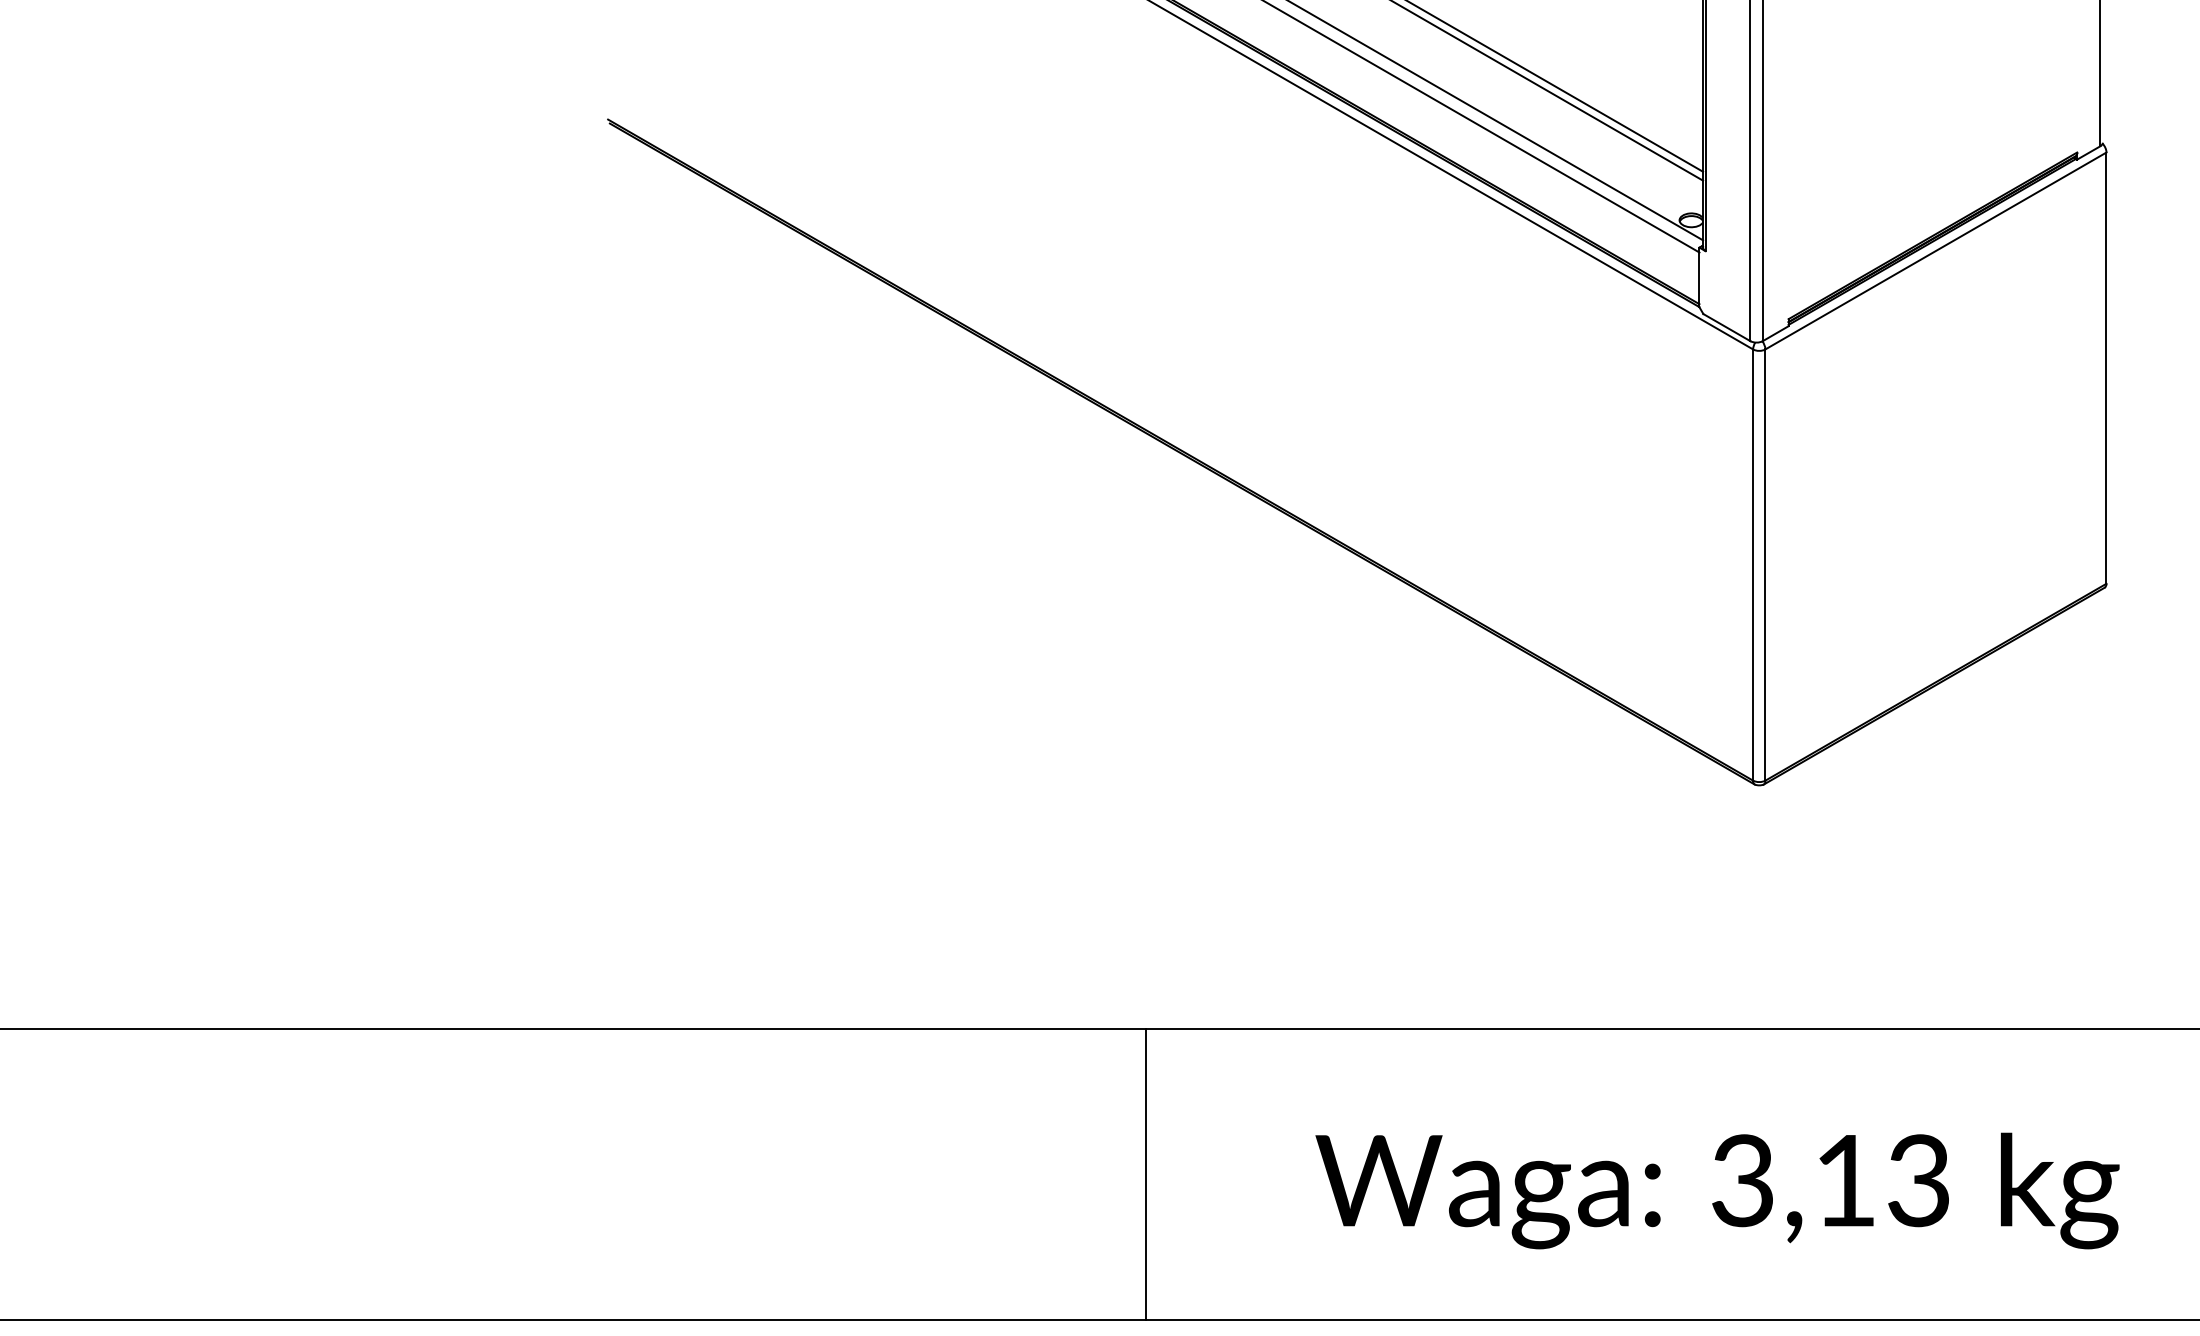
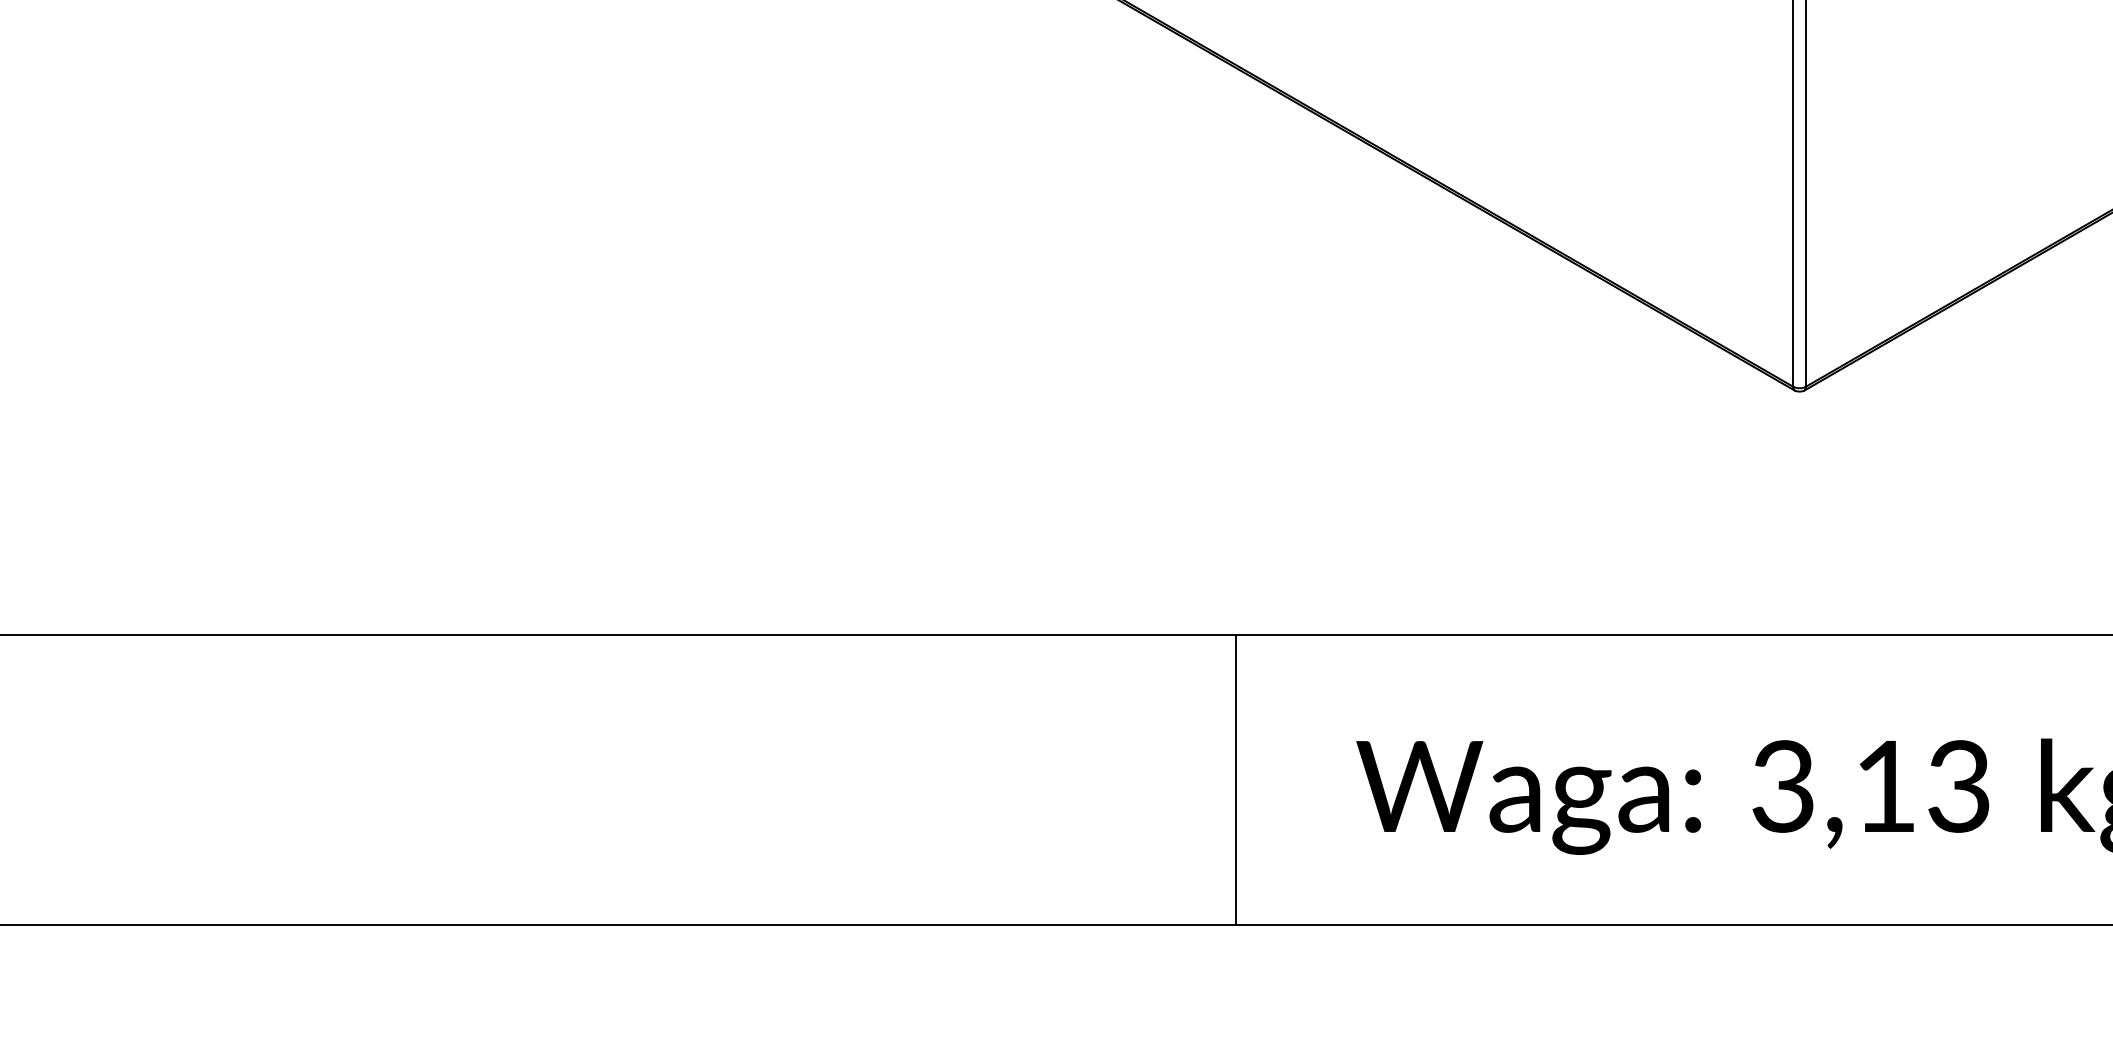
line: (1145, 1173) -> (1235, 779), moved

